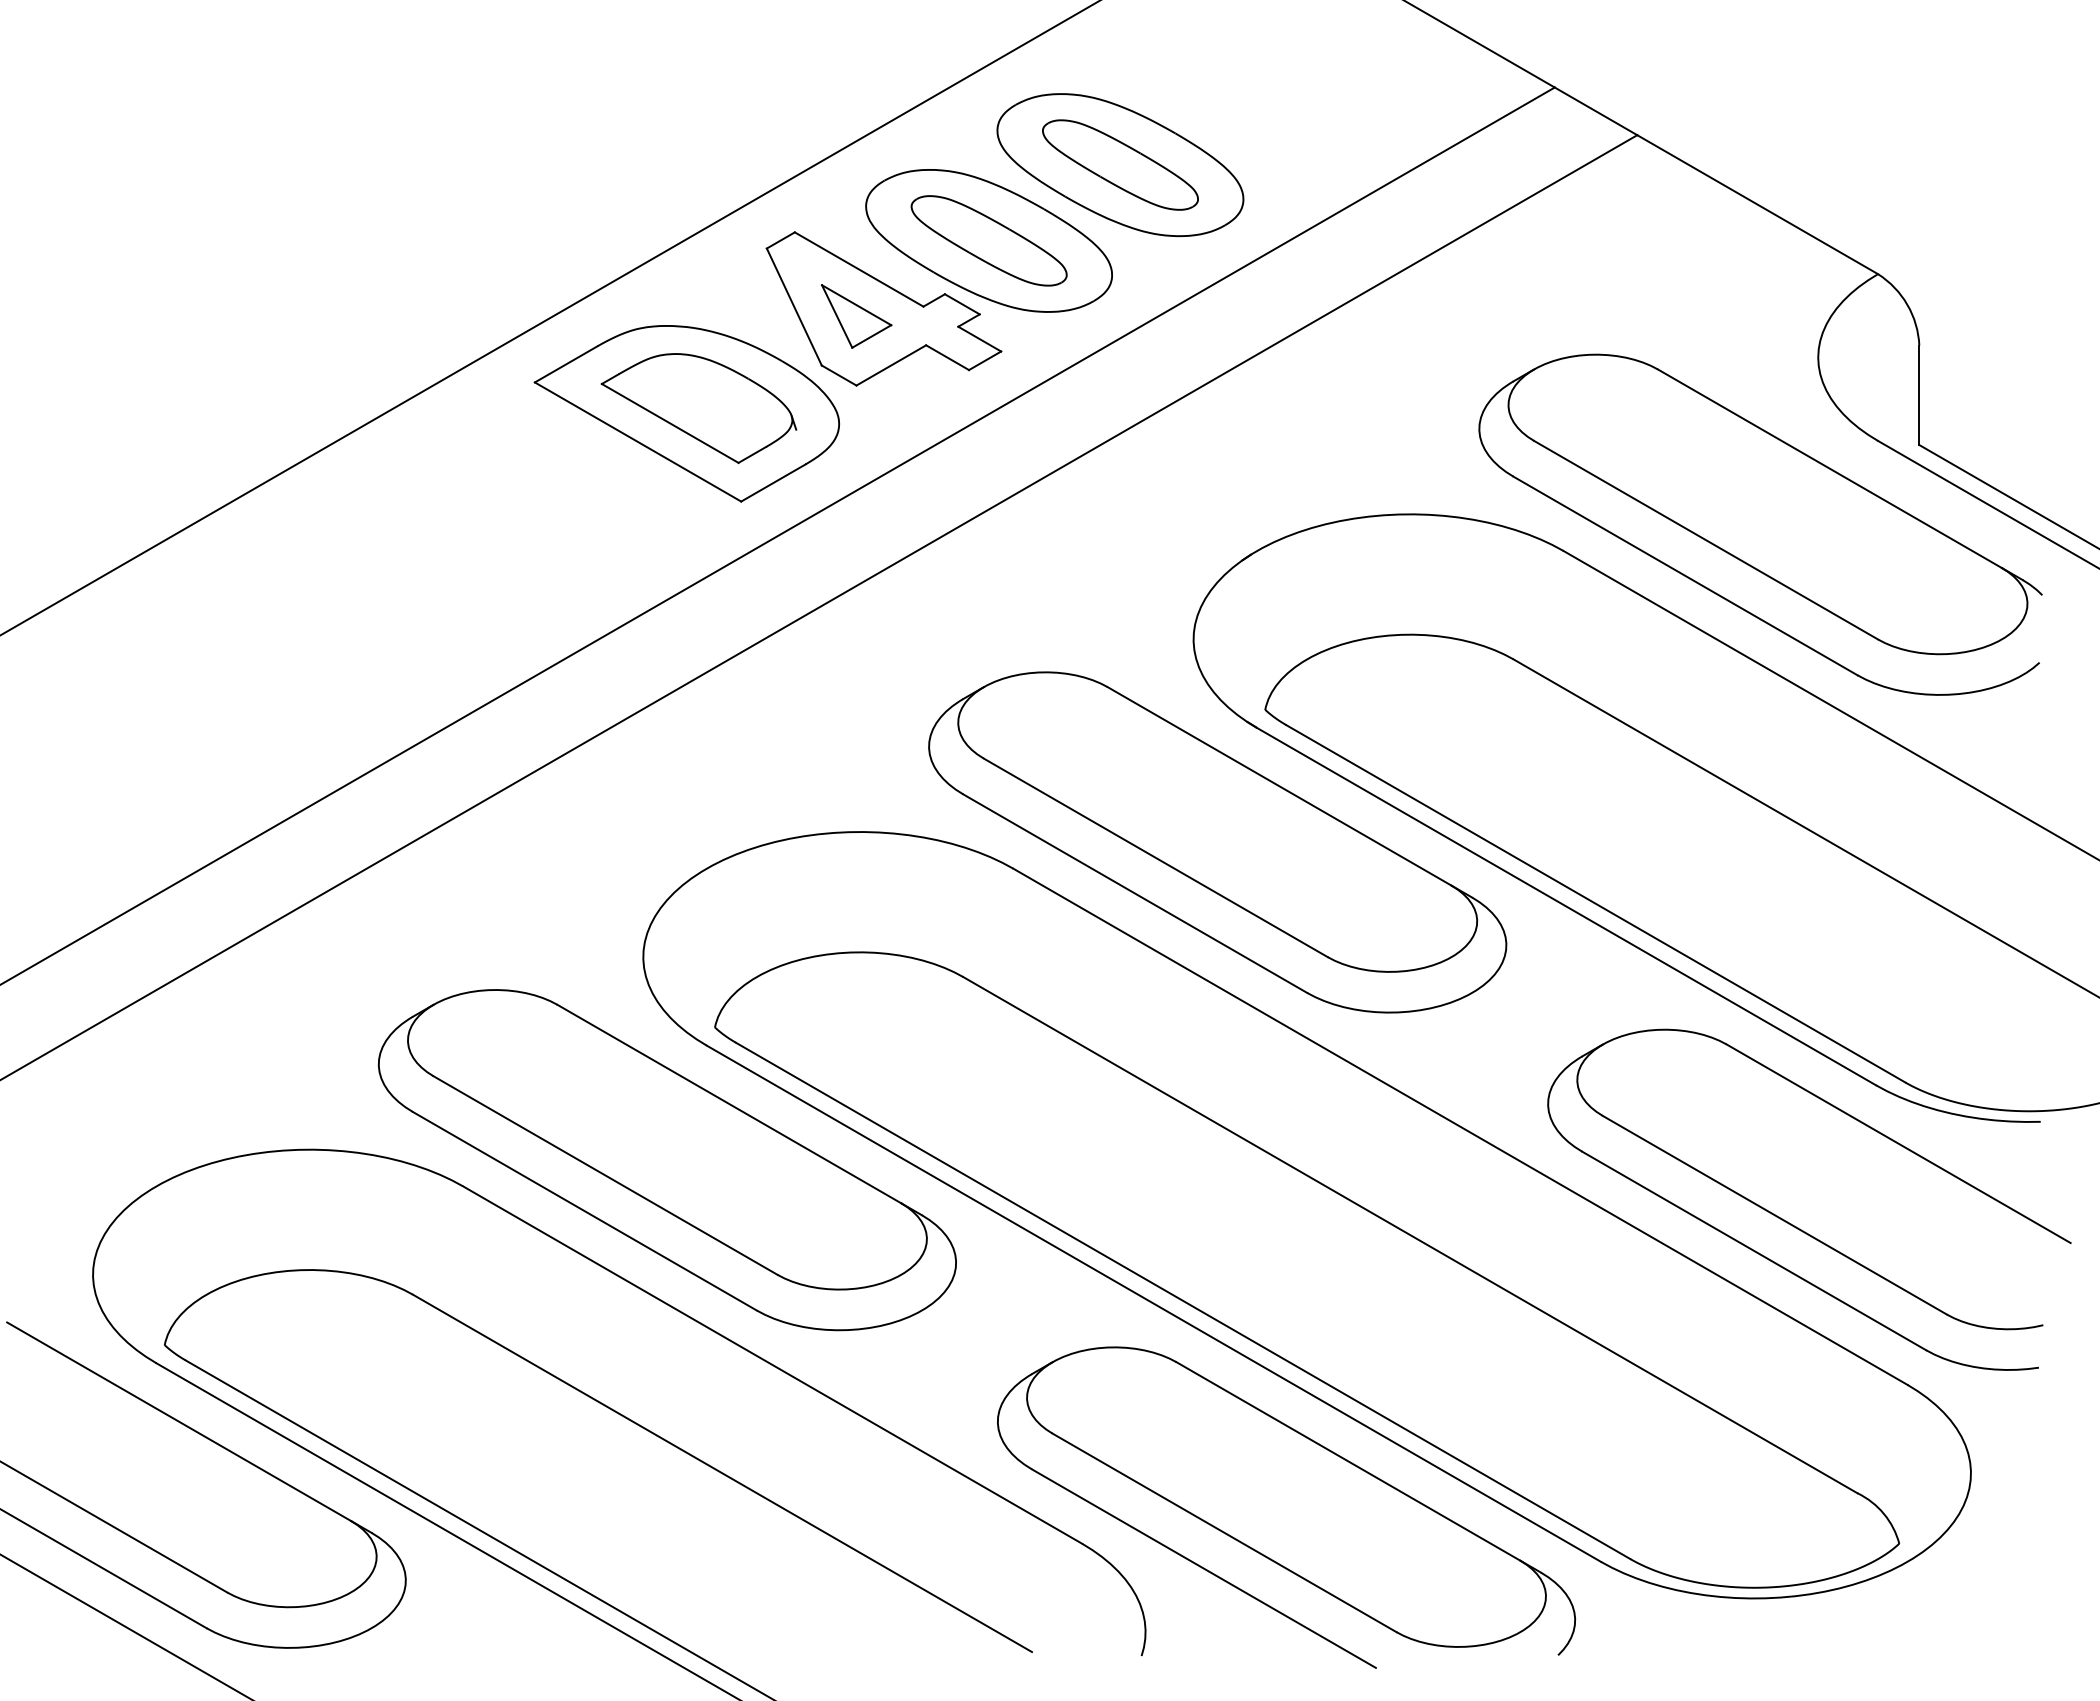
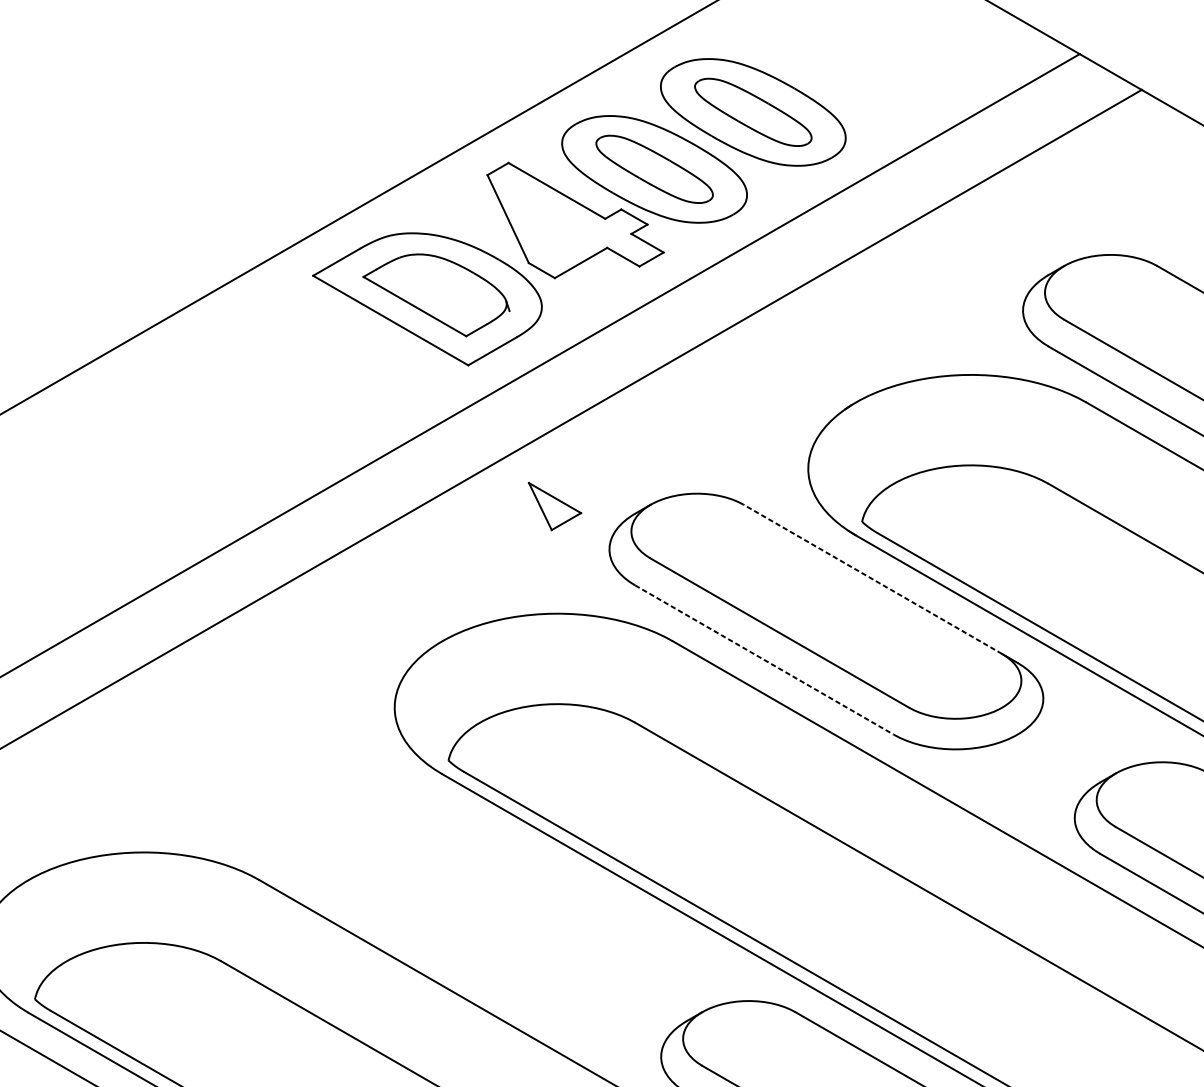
part: (856, 316) -> (554, 506), moved
line: (1279, 786) -> (872, 579), solid -> dashed
line: (1135, 893) -> (764, 659), solid -> dashed
part: (666, 1160) -> (412, 860), removed

